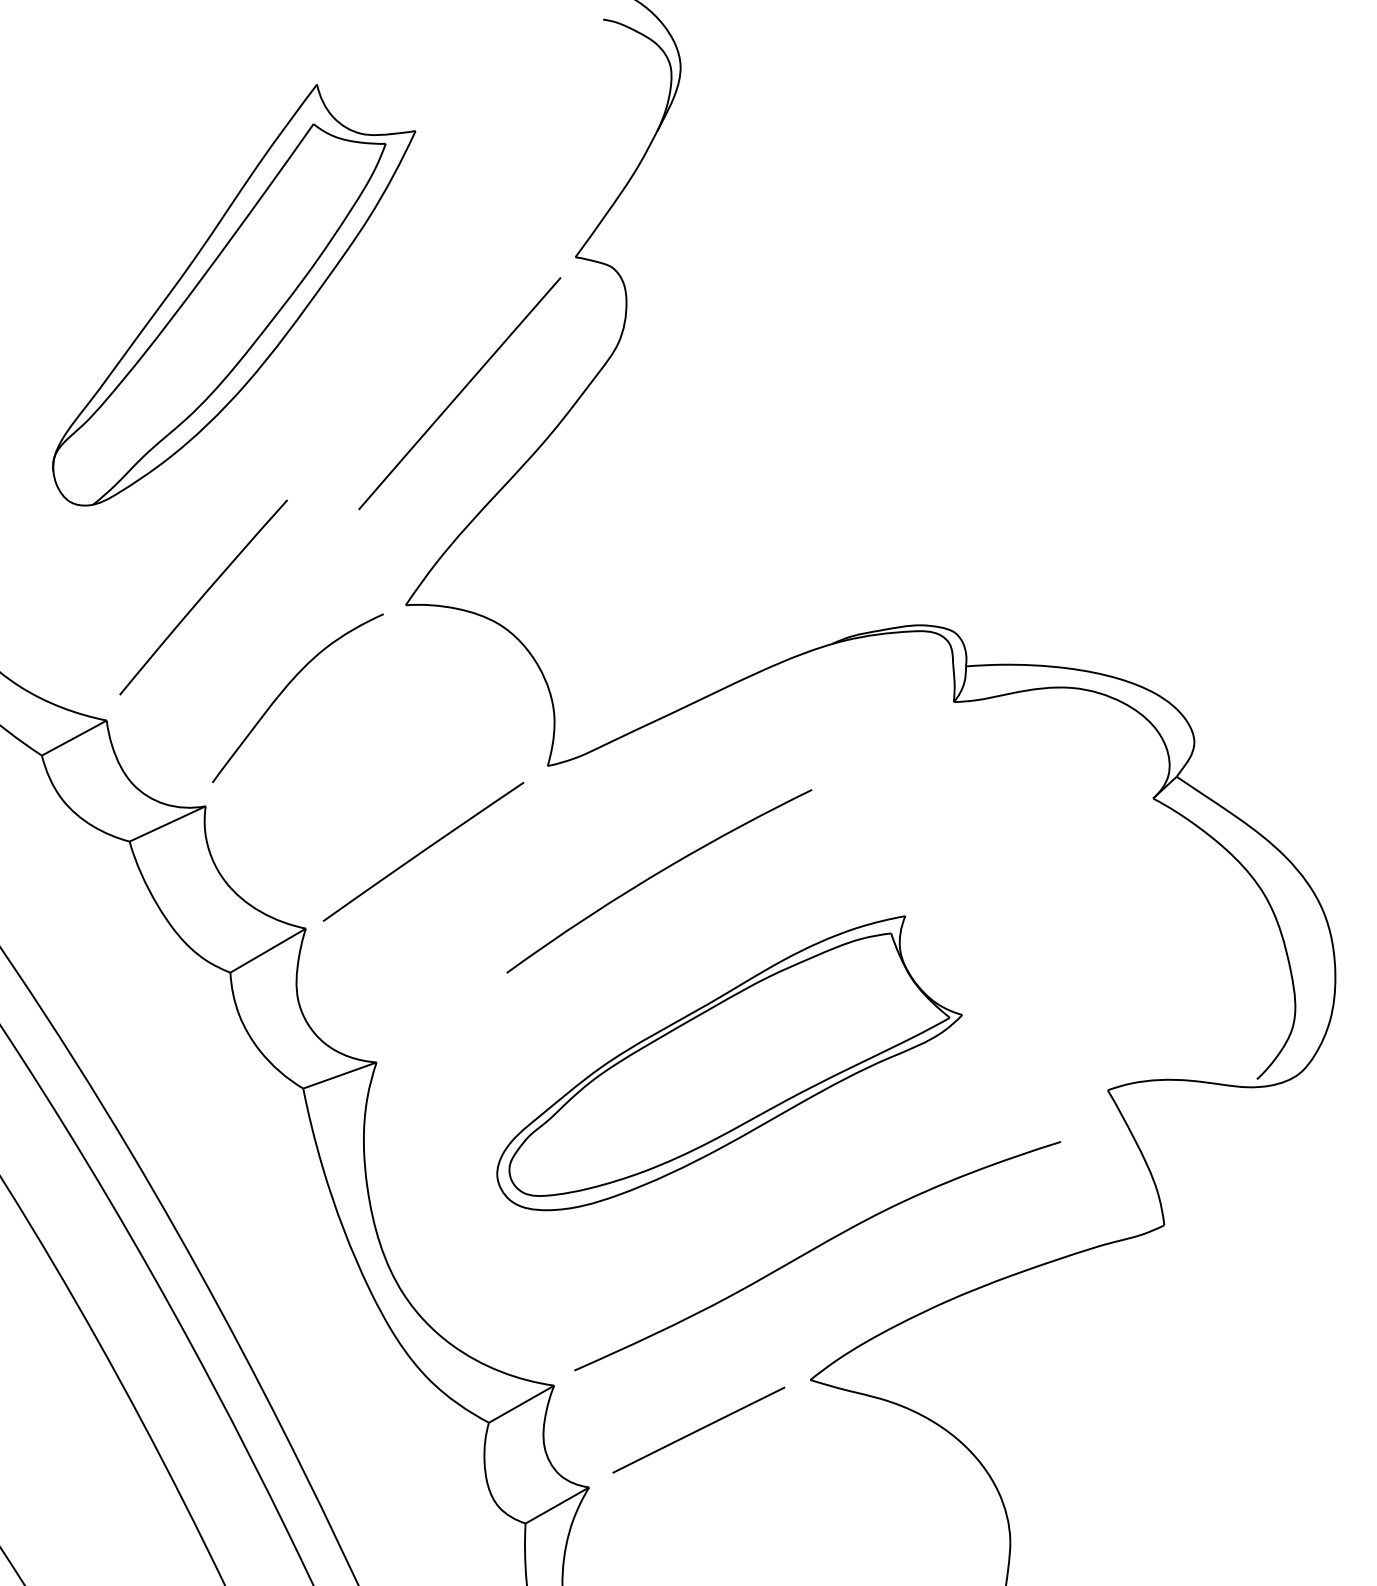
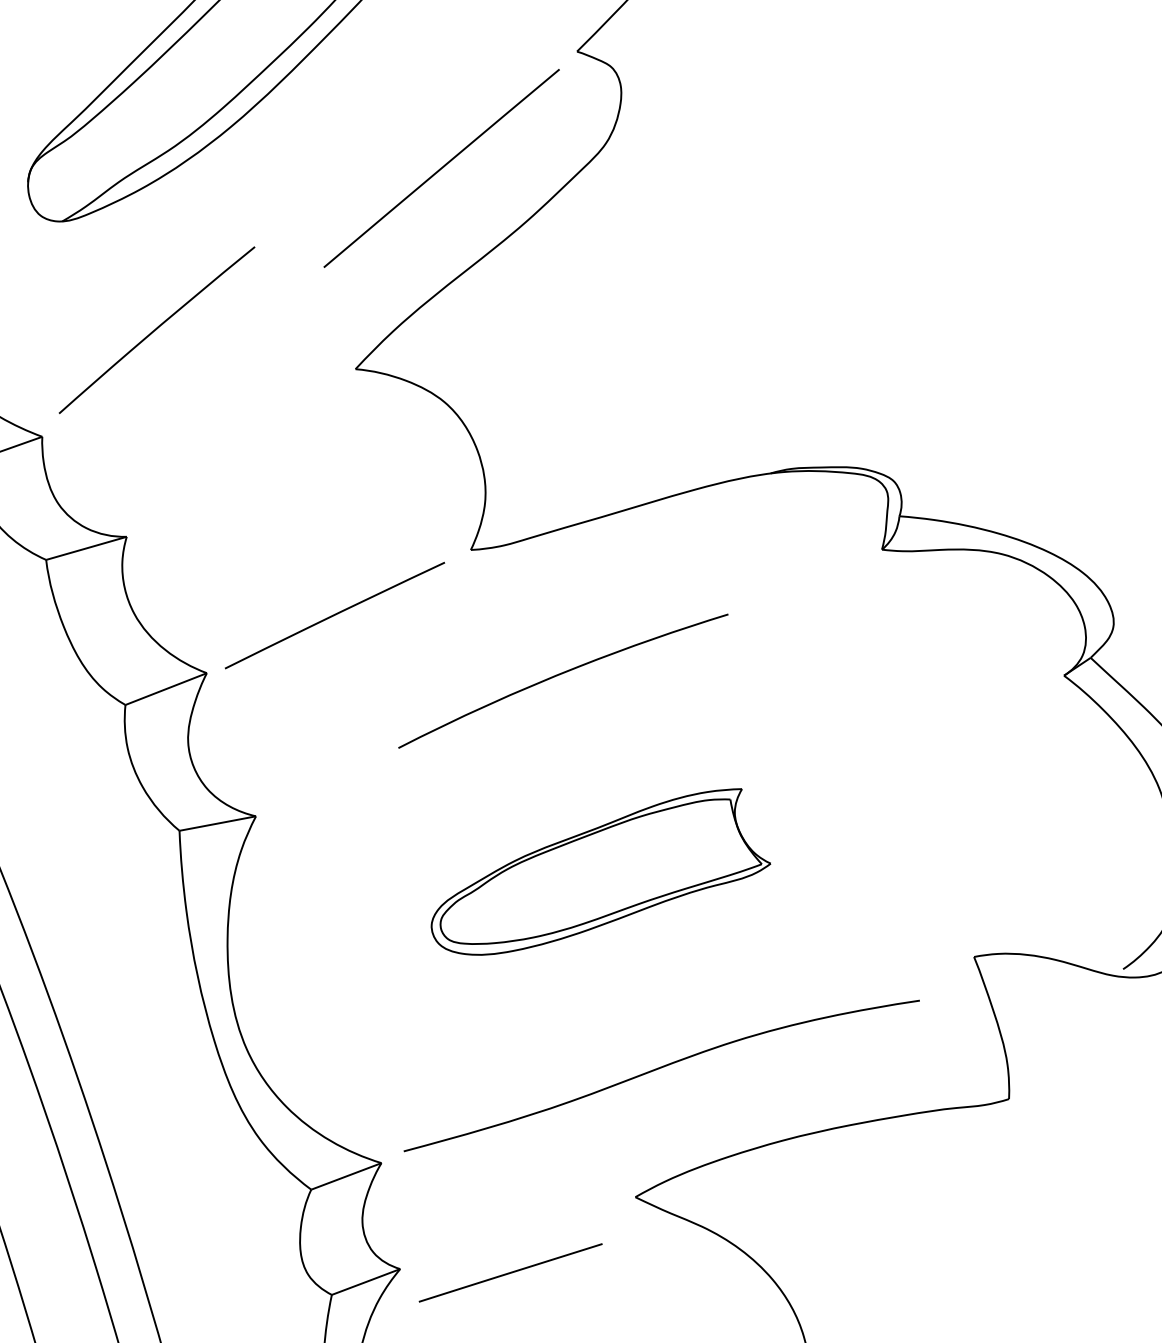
curve: (286, 688) -> (224, 432), removed
part: (729, 1063) -> (604, 871), size x0.7
line: (698, 1429) -> (510, 1272), moved

